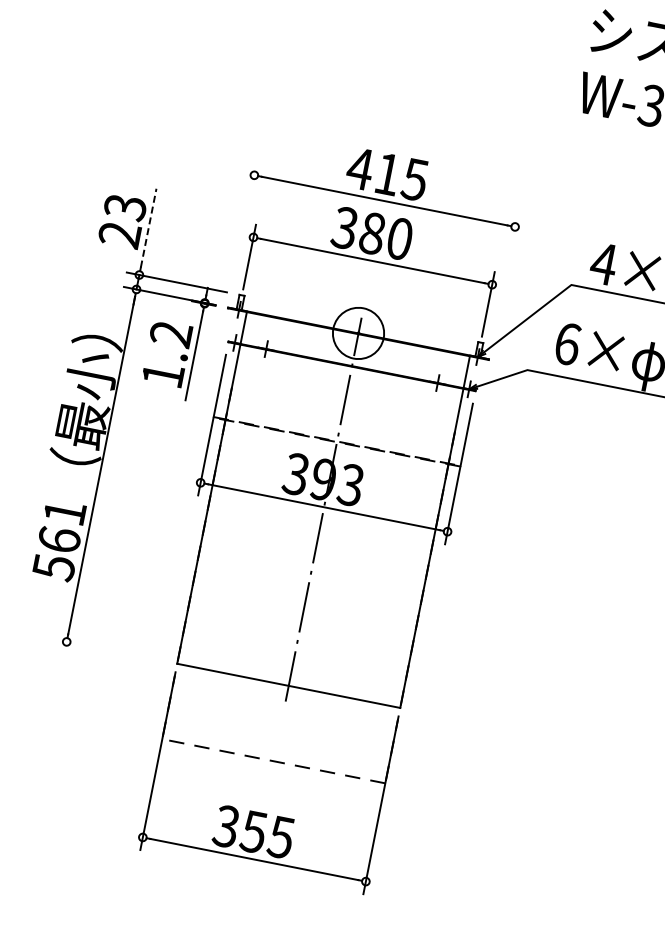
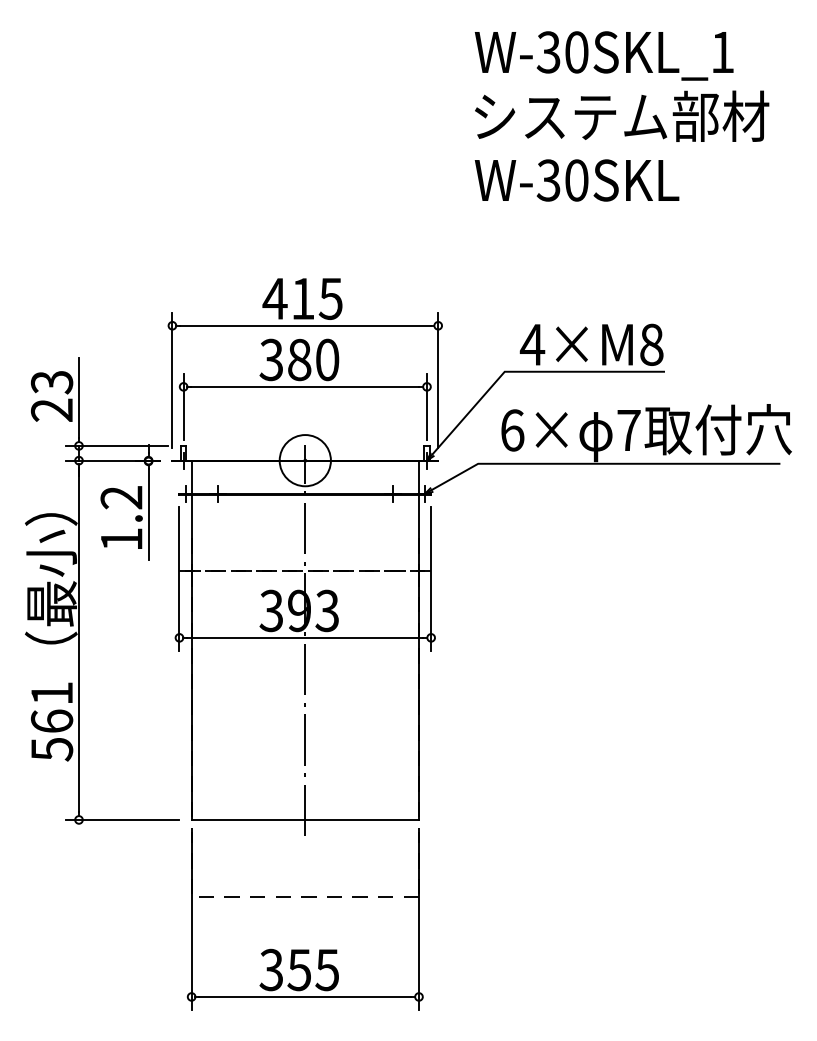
line: (148, 227) -> (78, 397), dashed -> solid
line: (244, 228) -> (172, 379), added
line: (504, 279) -> (438, 379), added
line: (109, 649) -> (122, 819), added

